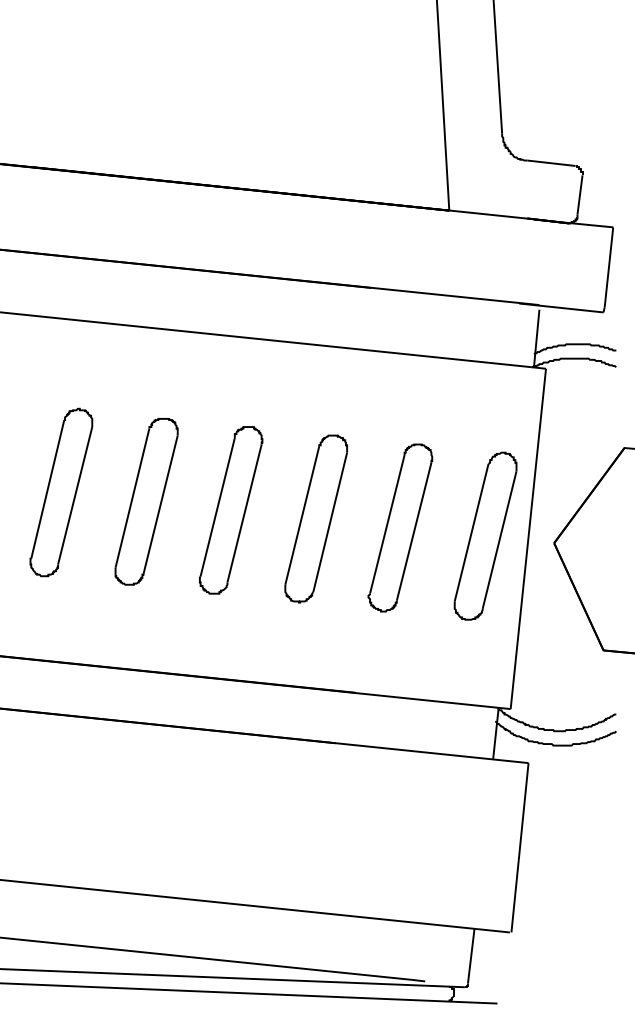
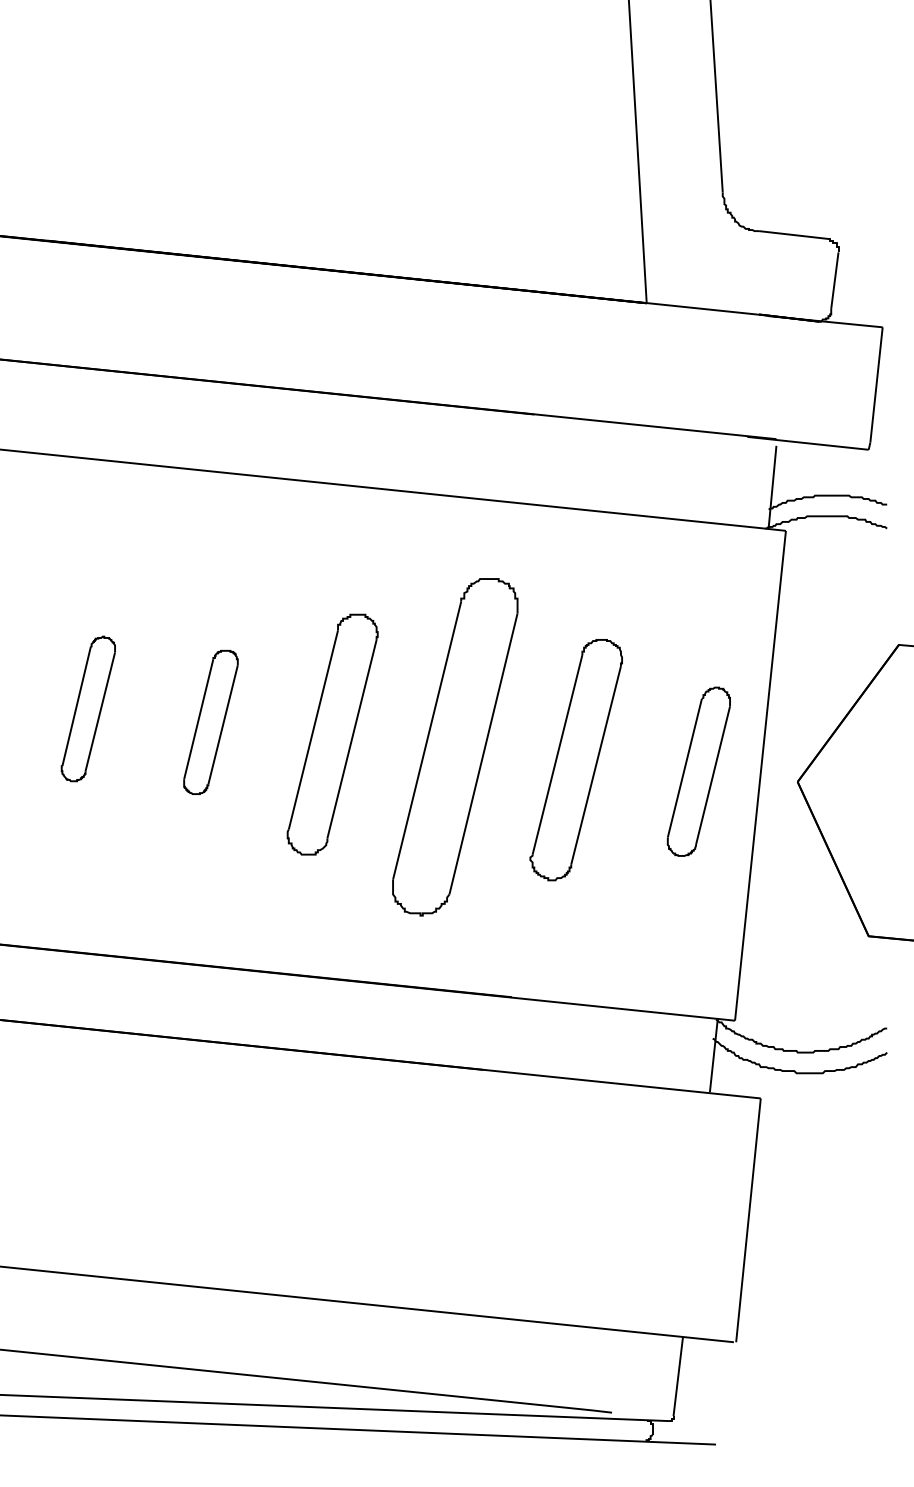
part: (61, 492) -> (88, 708), size x0.6
part: (146, 501) -> (210, 721), size x0.6
part: (315, 518) -> (454, 746), size x1.4
part: (485, 535) -> (698, 770), size x0.7

